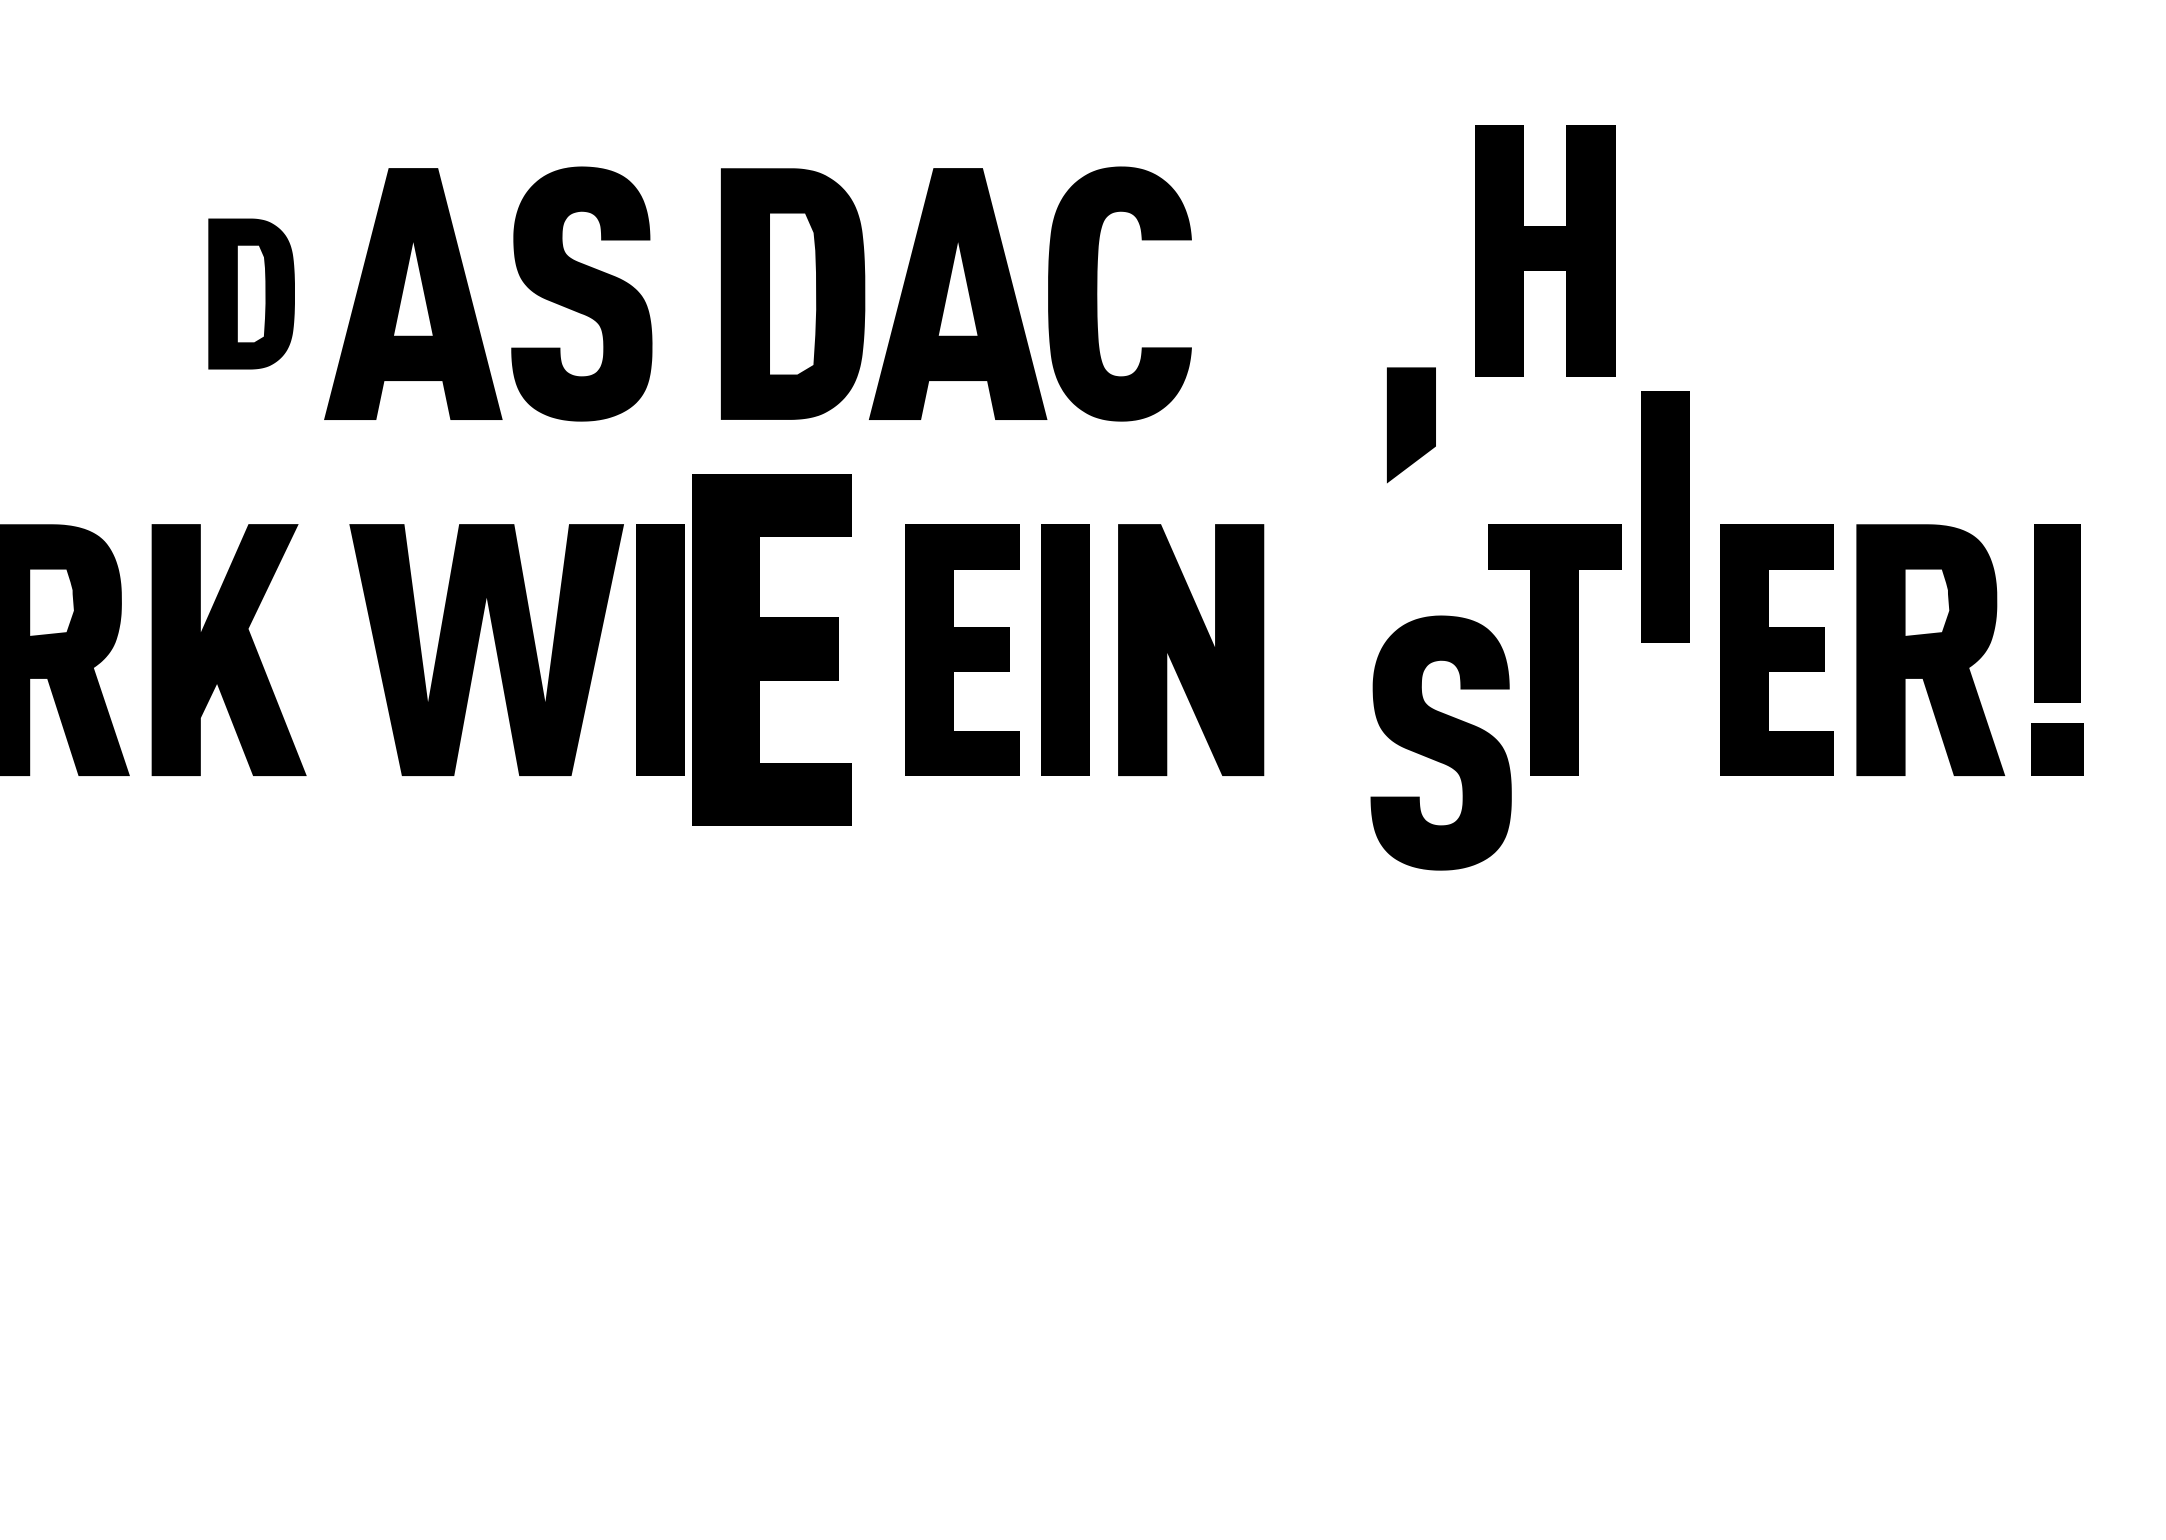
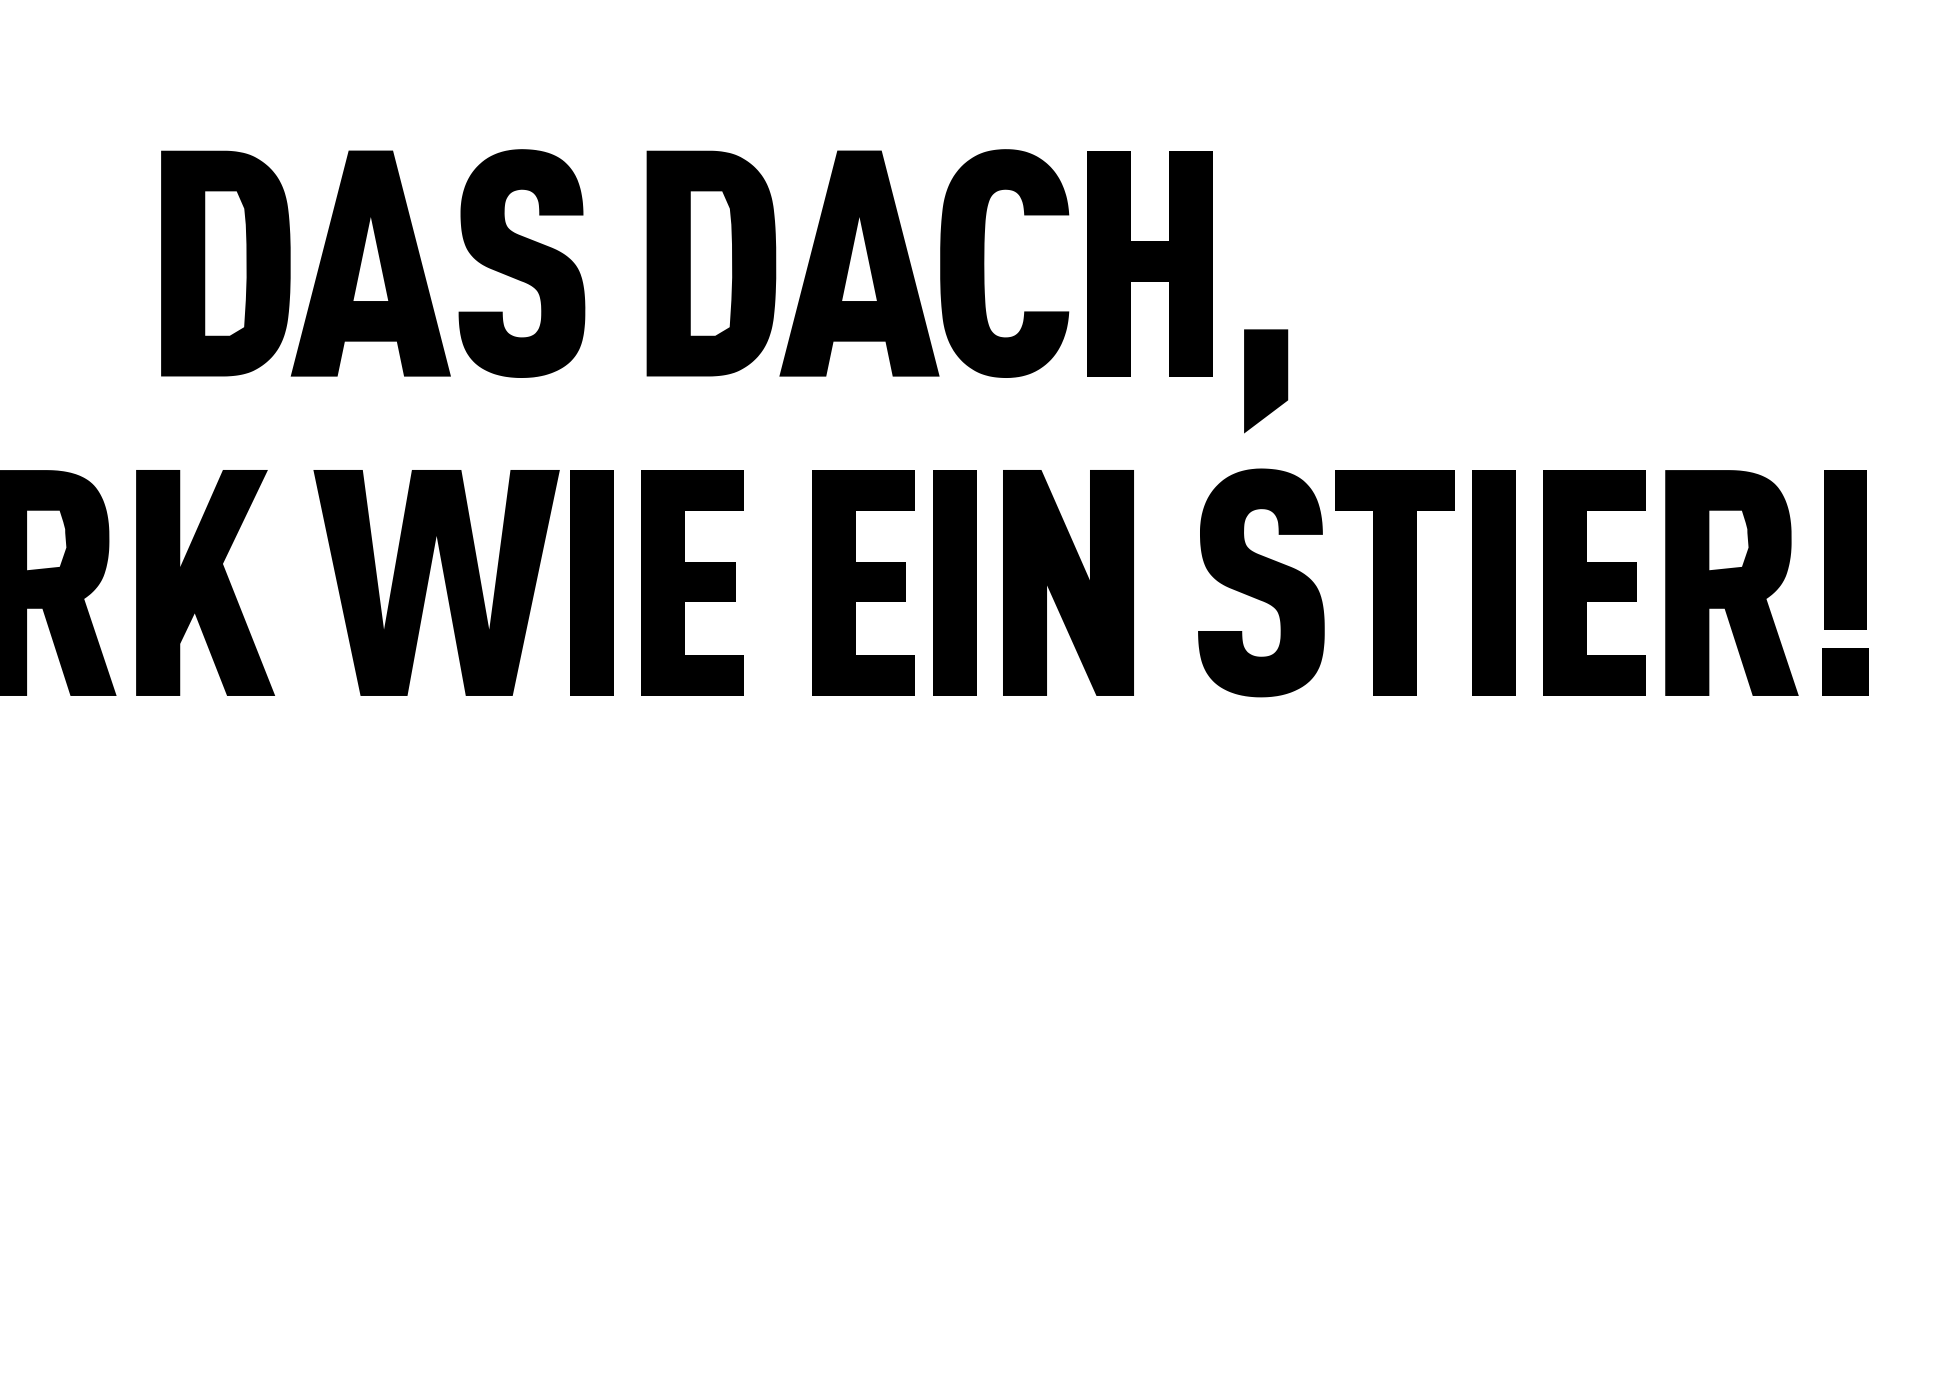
part: (1545, 250) -> (1150, 263), moved
part: (251, 293) -> (225, 263), size x1.67
part: (1665, 516) -> (1494, 582), moved
part: (771, 649) -> (692, 582), size x0.71
part: (1440, 742) -> (1260, 582), moved

